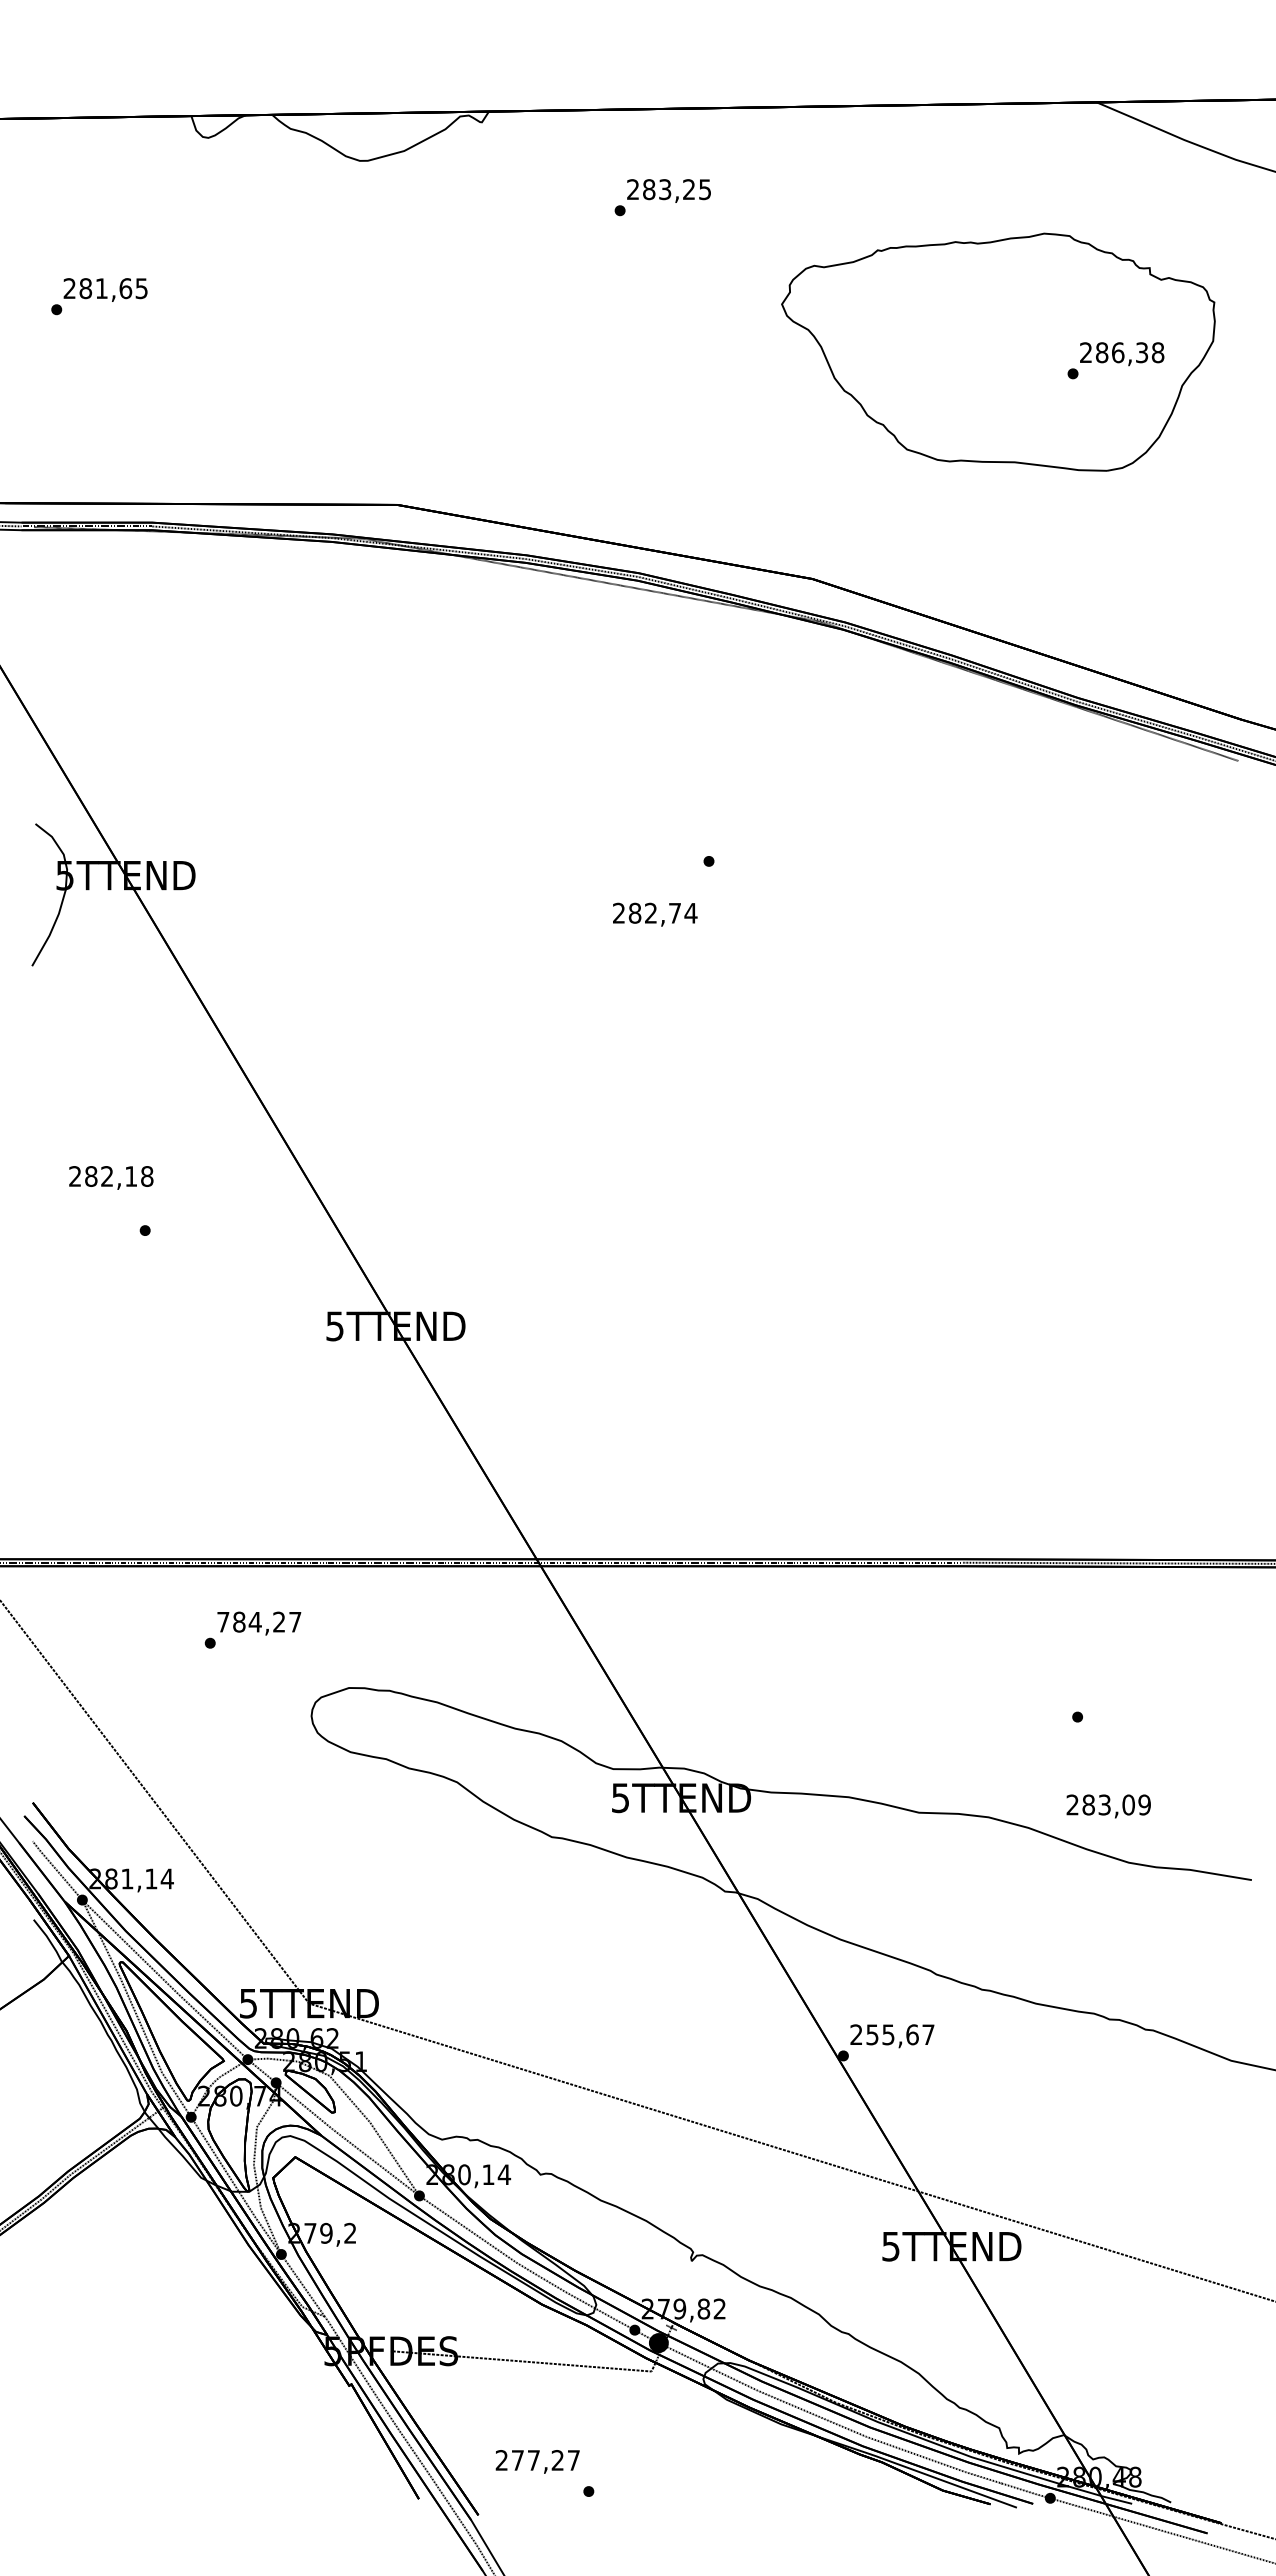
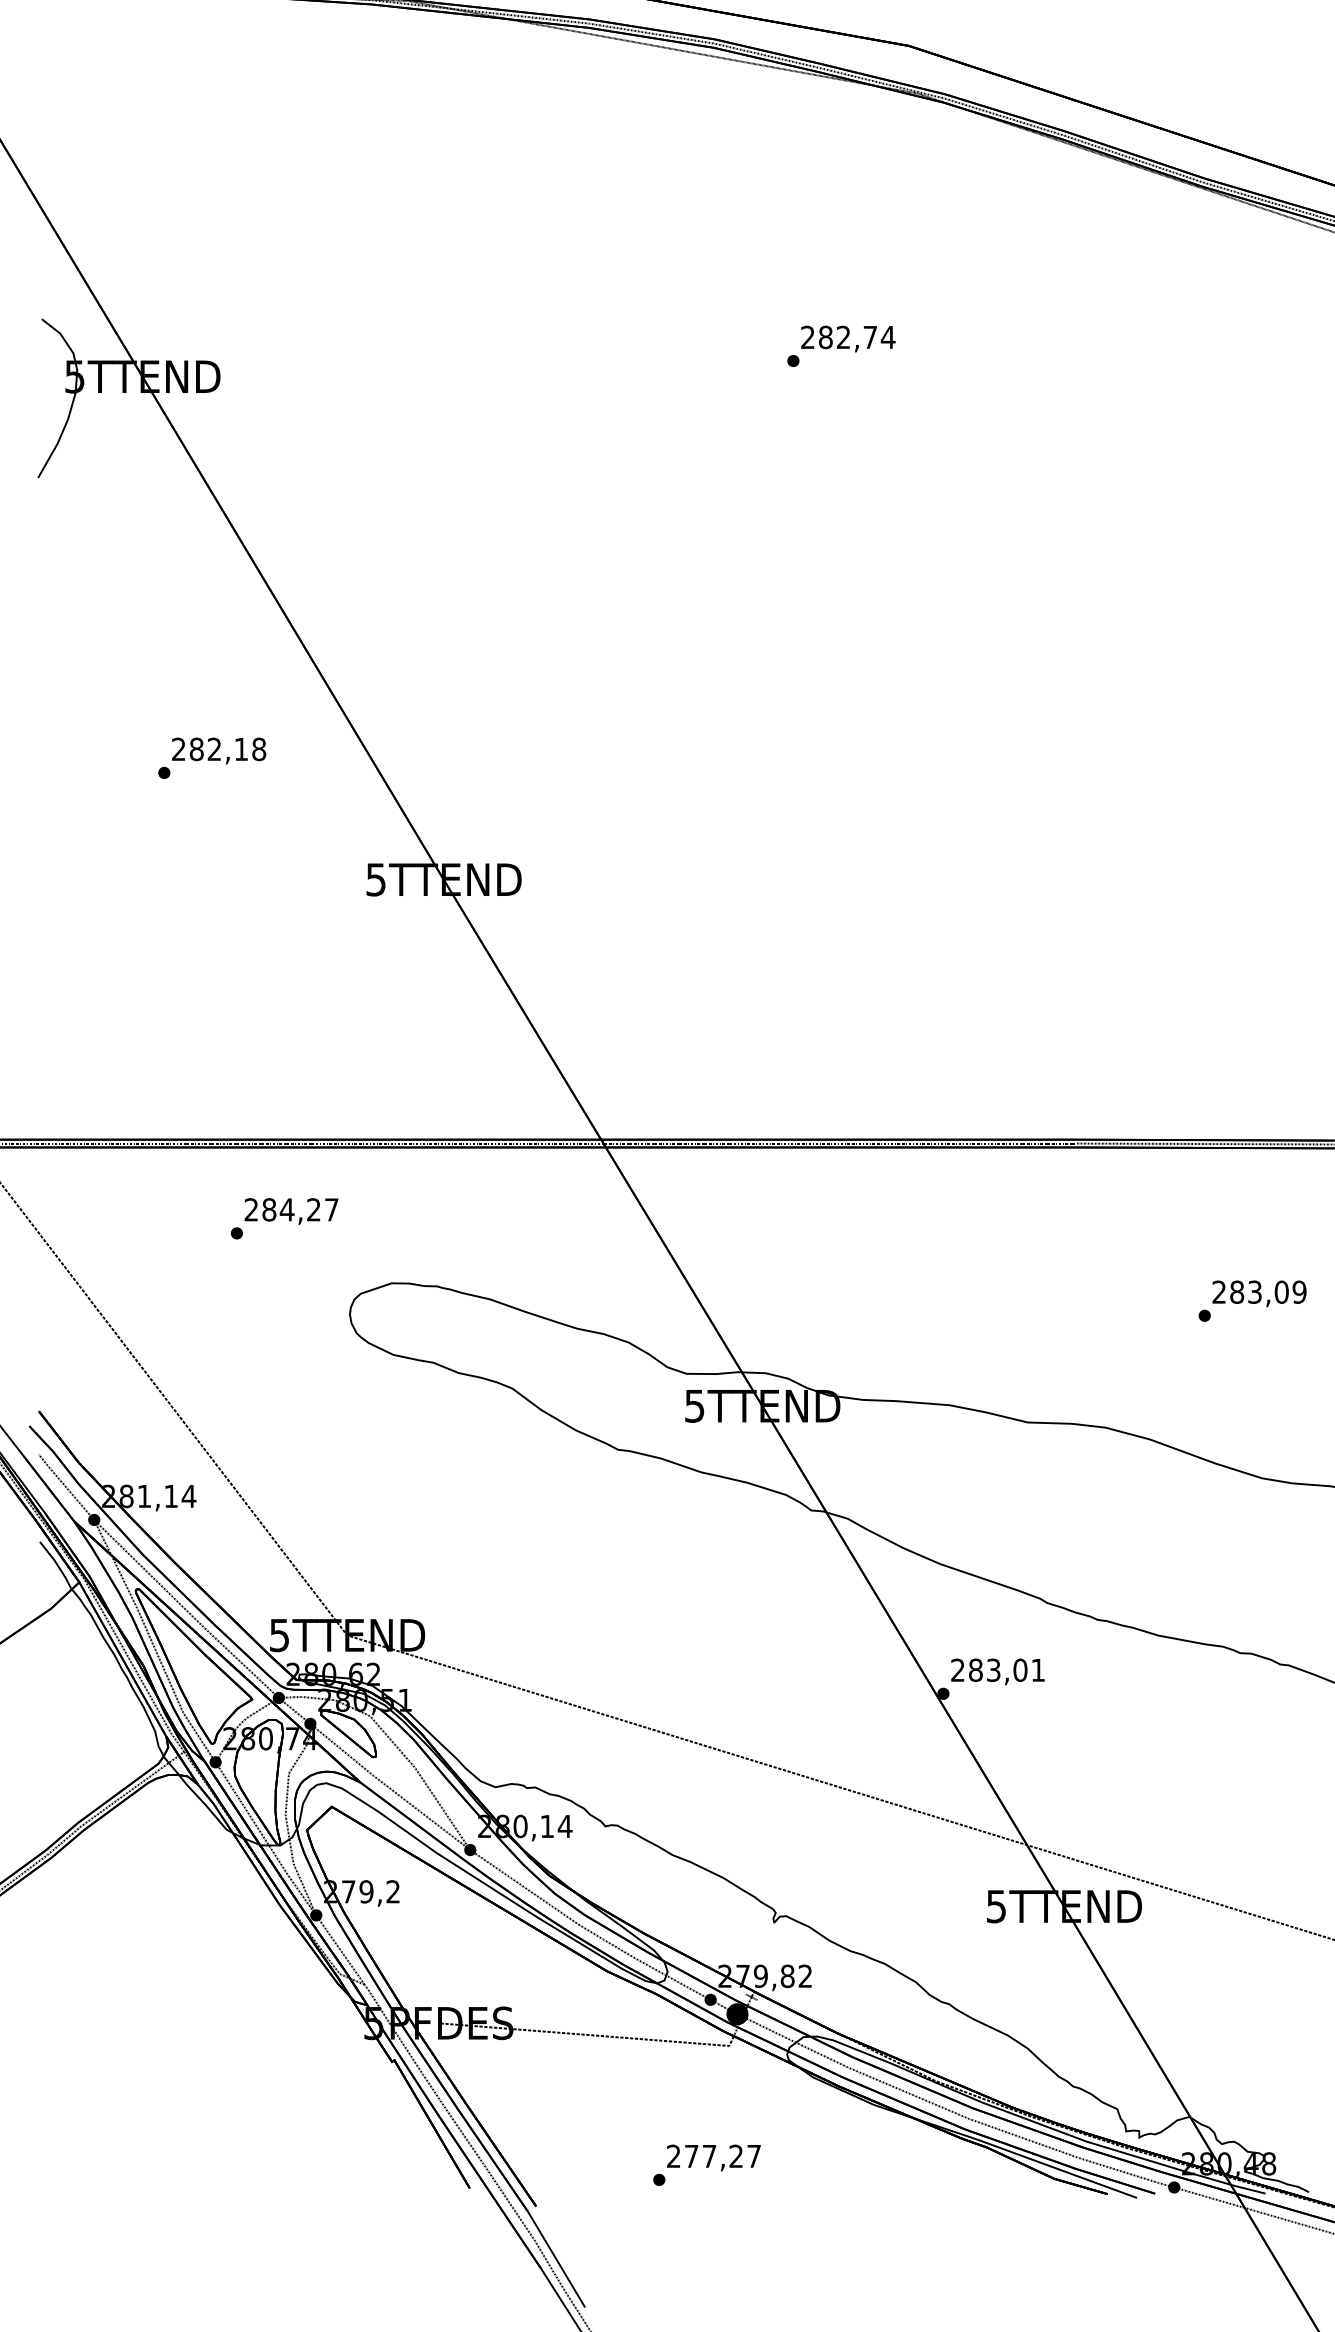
text: (655, 914) -> (848, 338), moved
text: (111, 1177) -> (219, 750), moved
text: (223, 1621) -> (251, 1209), 784,27 -> 284,27
text: (1108, 1806) -> (1259, 1293), moved
text: (900, 2034) -> (1007, 1669), 255,67 -> 283,01
text: (537, 2461) -> (713, 2157), moved

